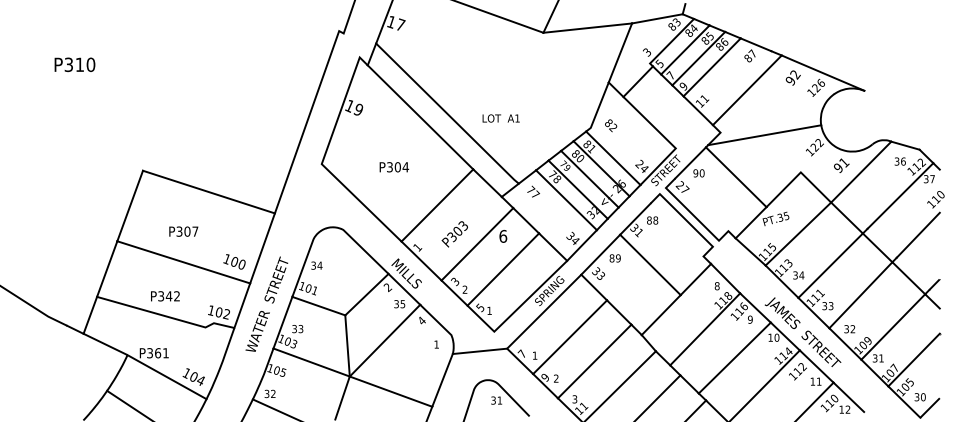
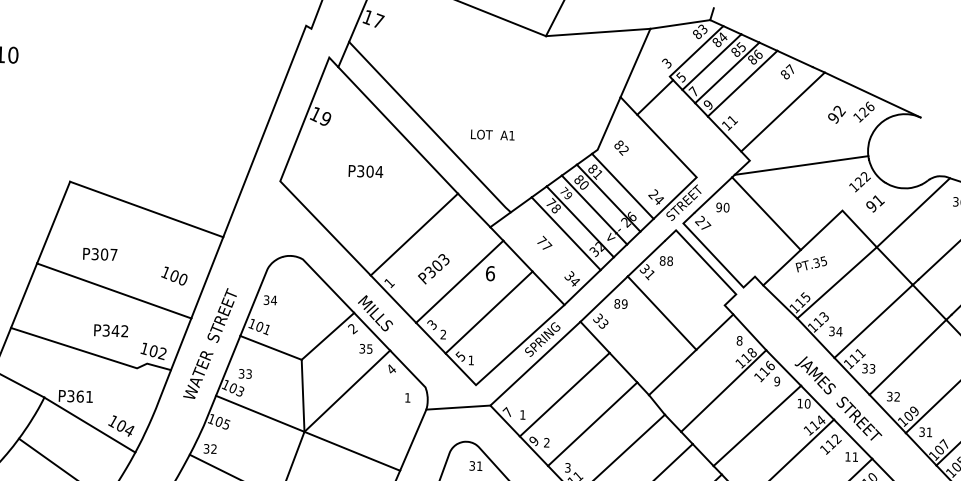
text: (792, 77) -> (836, 114), moved
text: (841, 165) -> (875, 203), moved
text: (394, 167) -> (366, 171), moved
text: (533, 191) -> (544, 242), moved
text: (183, 231) -> (99, 254), moved
text: (234, 261) -> (174, 275), moved
text: (165, 296) -> (111, 331), moved

